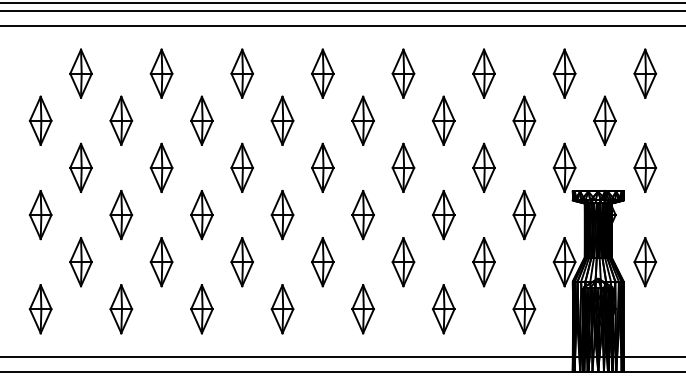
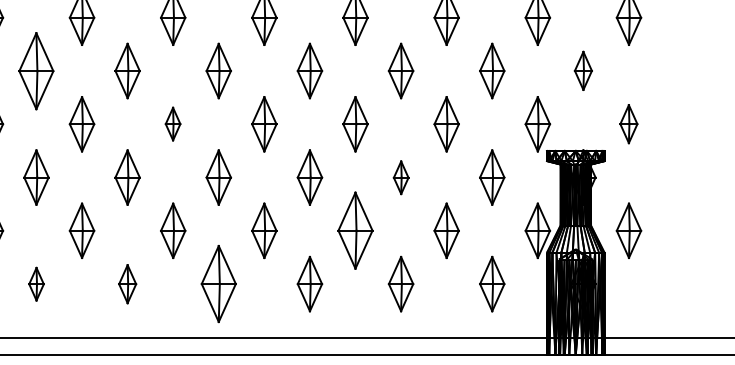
part: (121, 120) -> (36, 70), size x1.4
part: (604, 120) -> (582, 70), size x0.7
part: (241, 167) -> (172, 123), size x0.6
part: (644, 167) -> (628, 123), size x0.7
part: (443, 215) -> (400, 178), size x0.6
part: (403, 262) -> (355, 231), size x1.4
part: (121, 309) -> (36, 284), size x0.6
part: (201, 309) -> (127, 284), size x0.7
part: (282, 309) -> (218, 284), size x1.4

